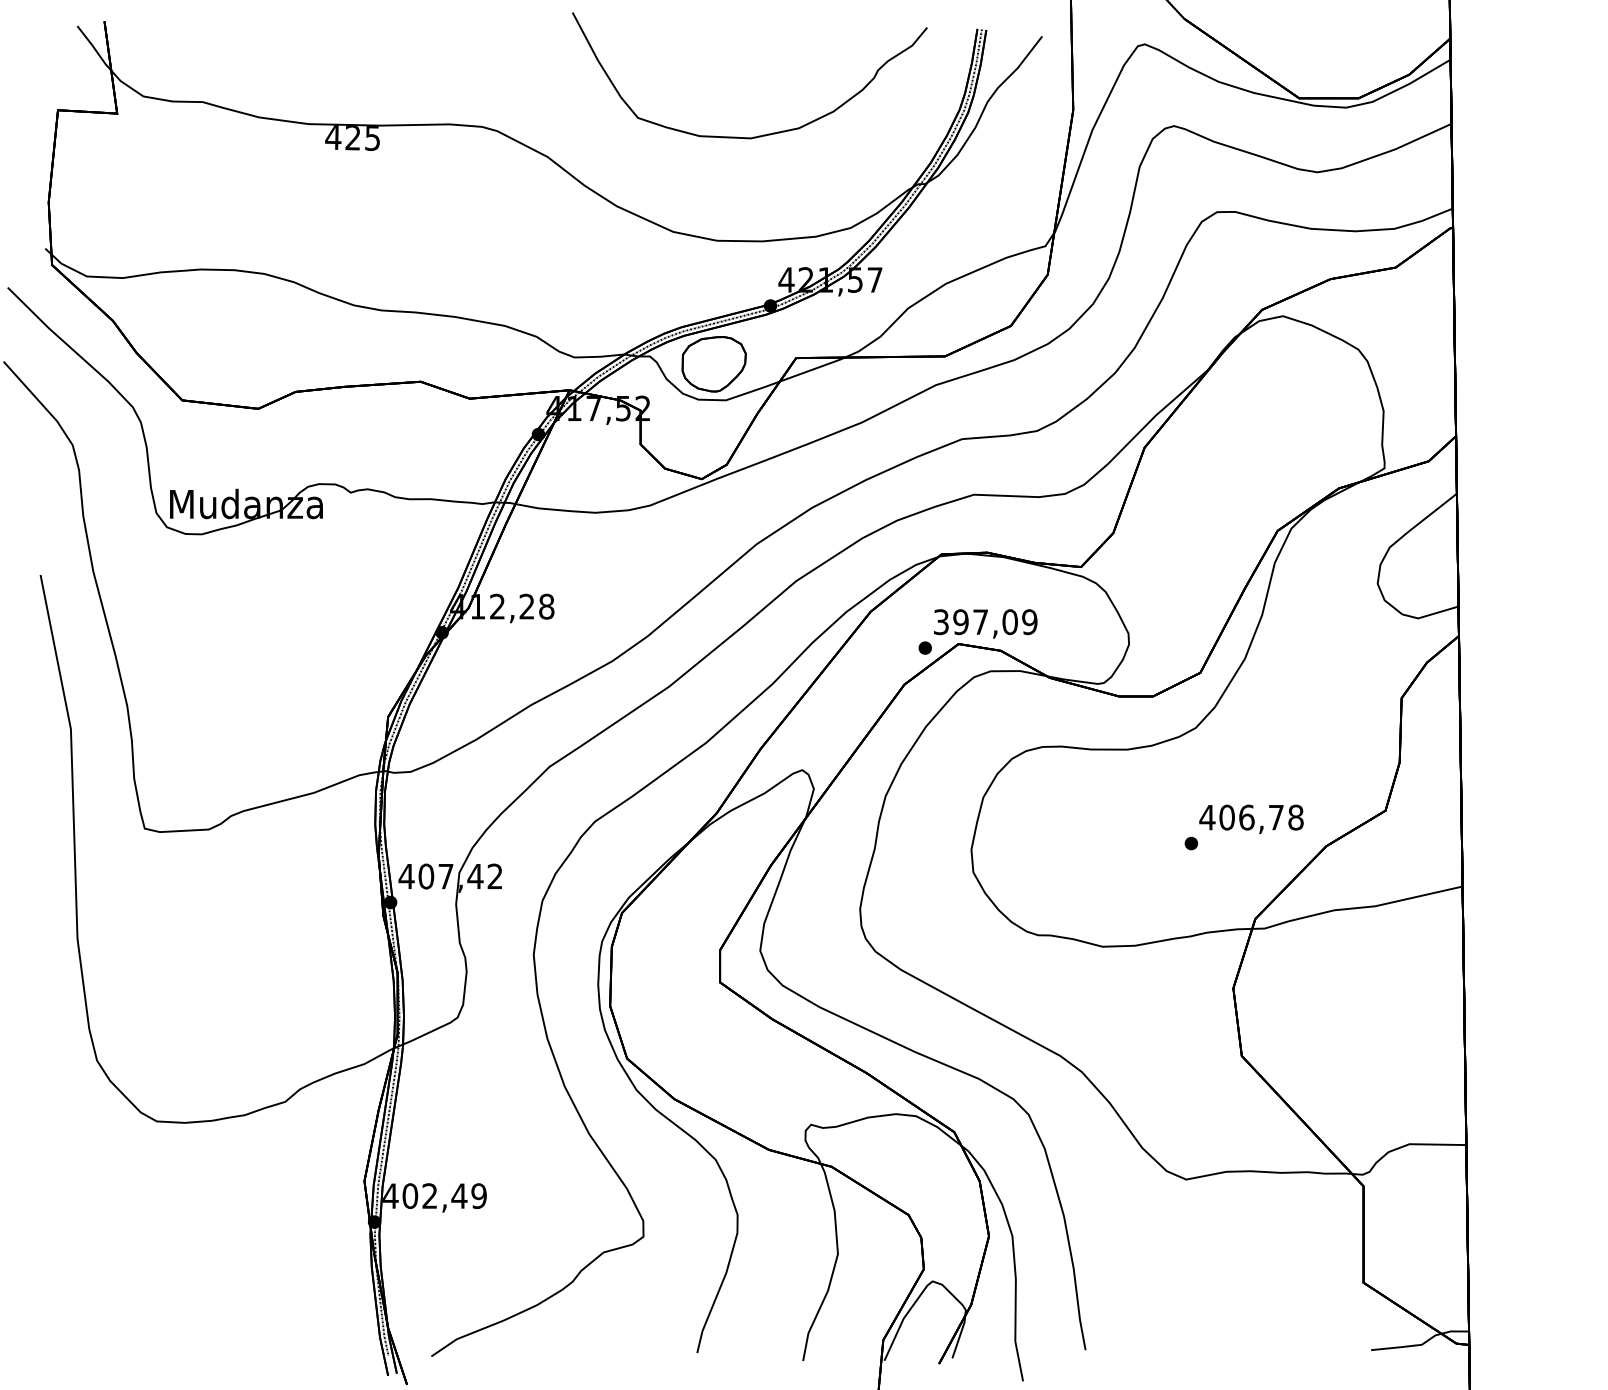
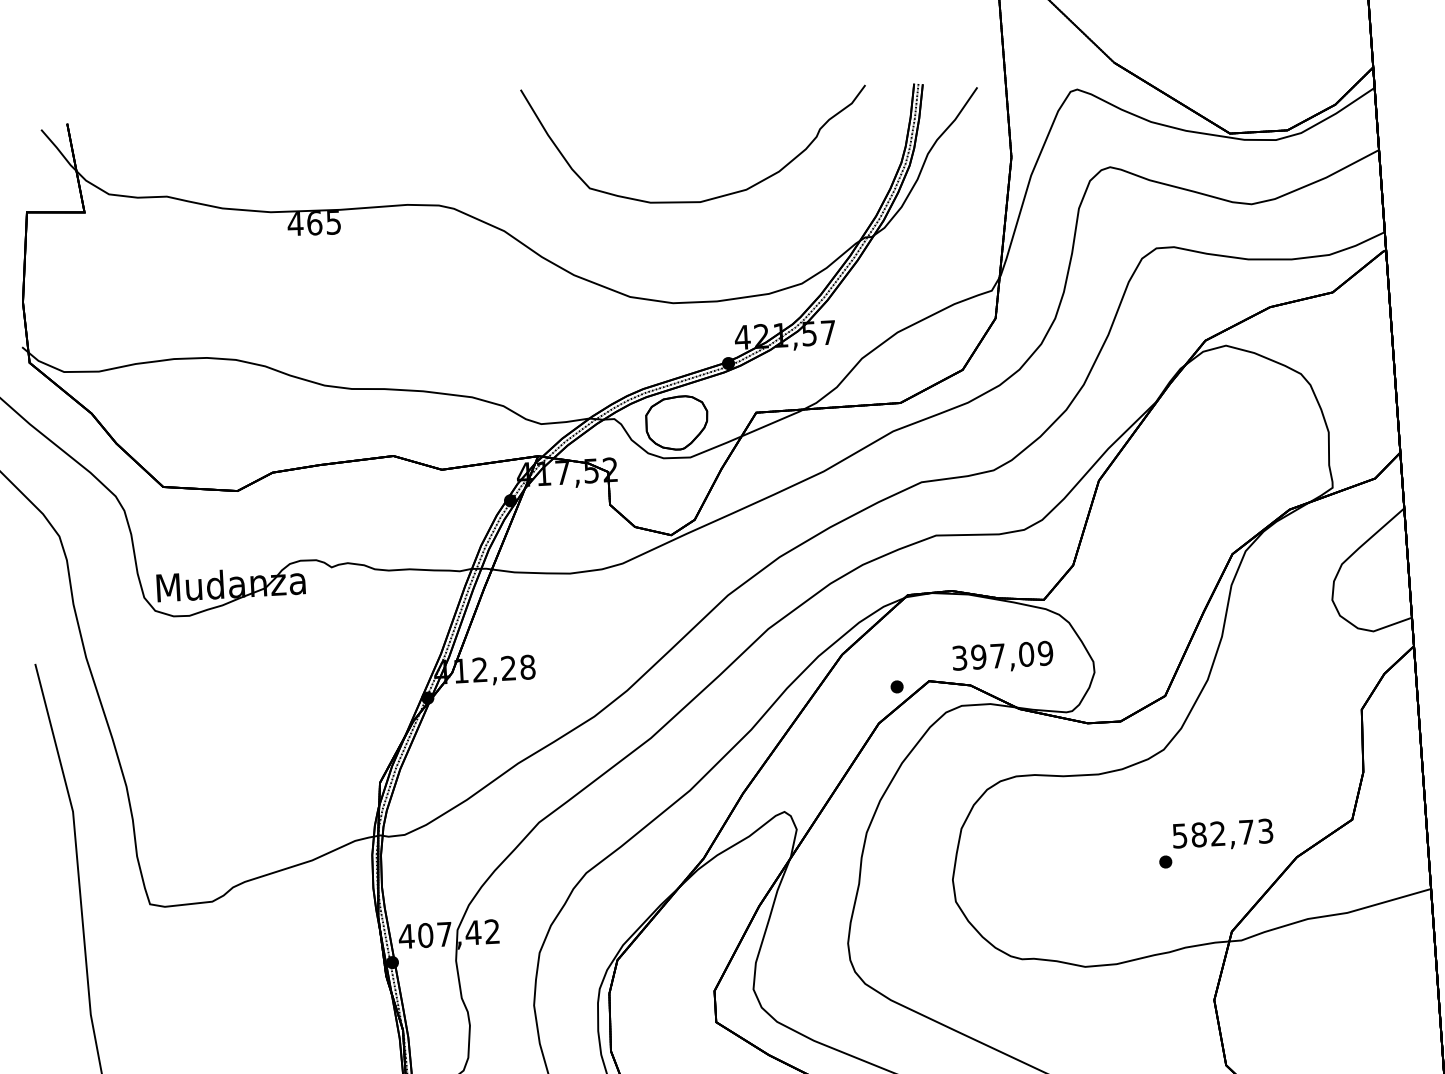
text: (352, 138) -> (314, 223), 425 -> 465
text: (985, 623) -> (1002, 657), moved
text: (1251, 817) -> (1222, 833), 406,78 -> 582,73

